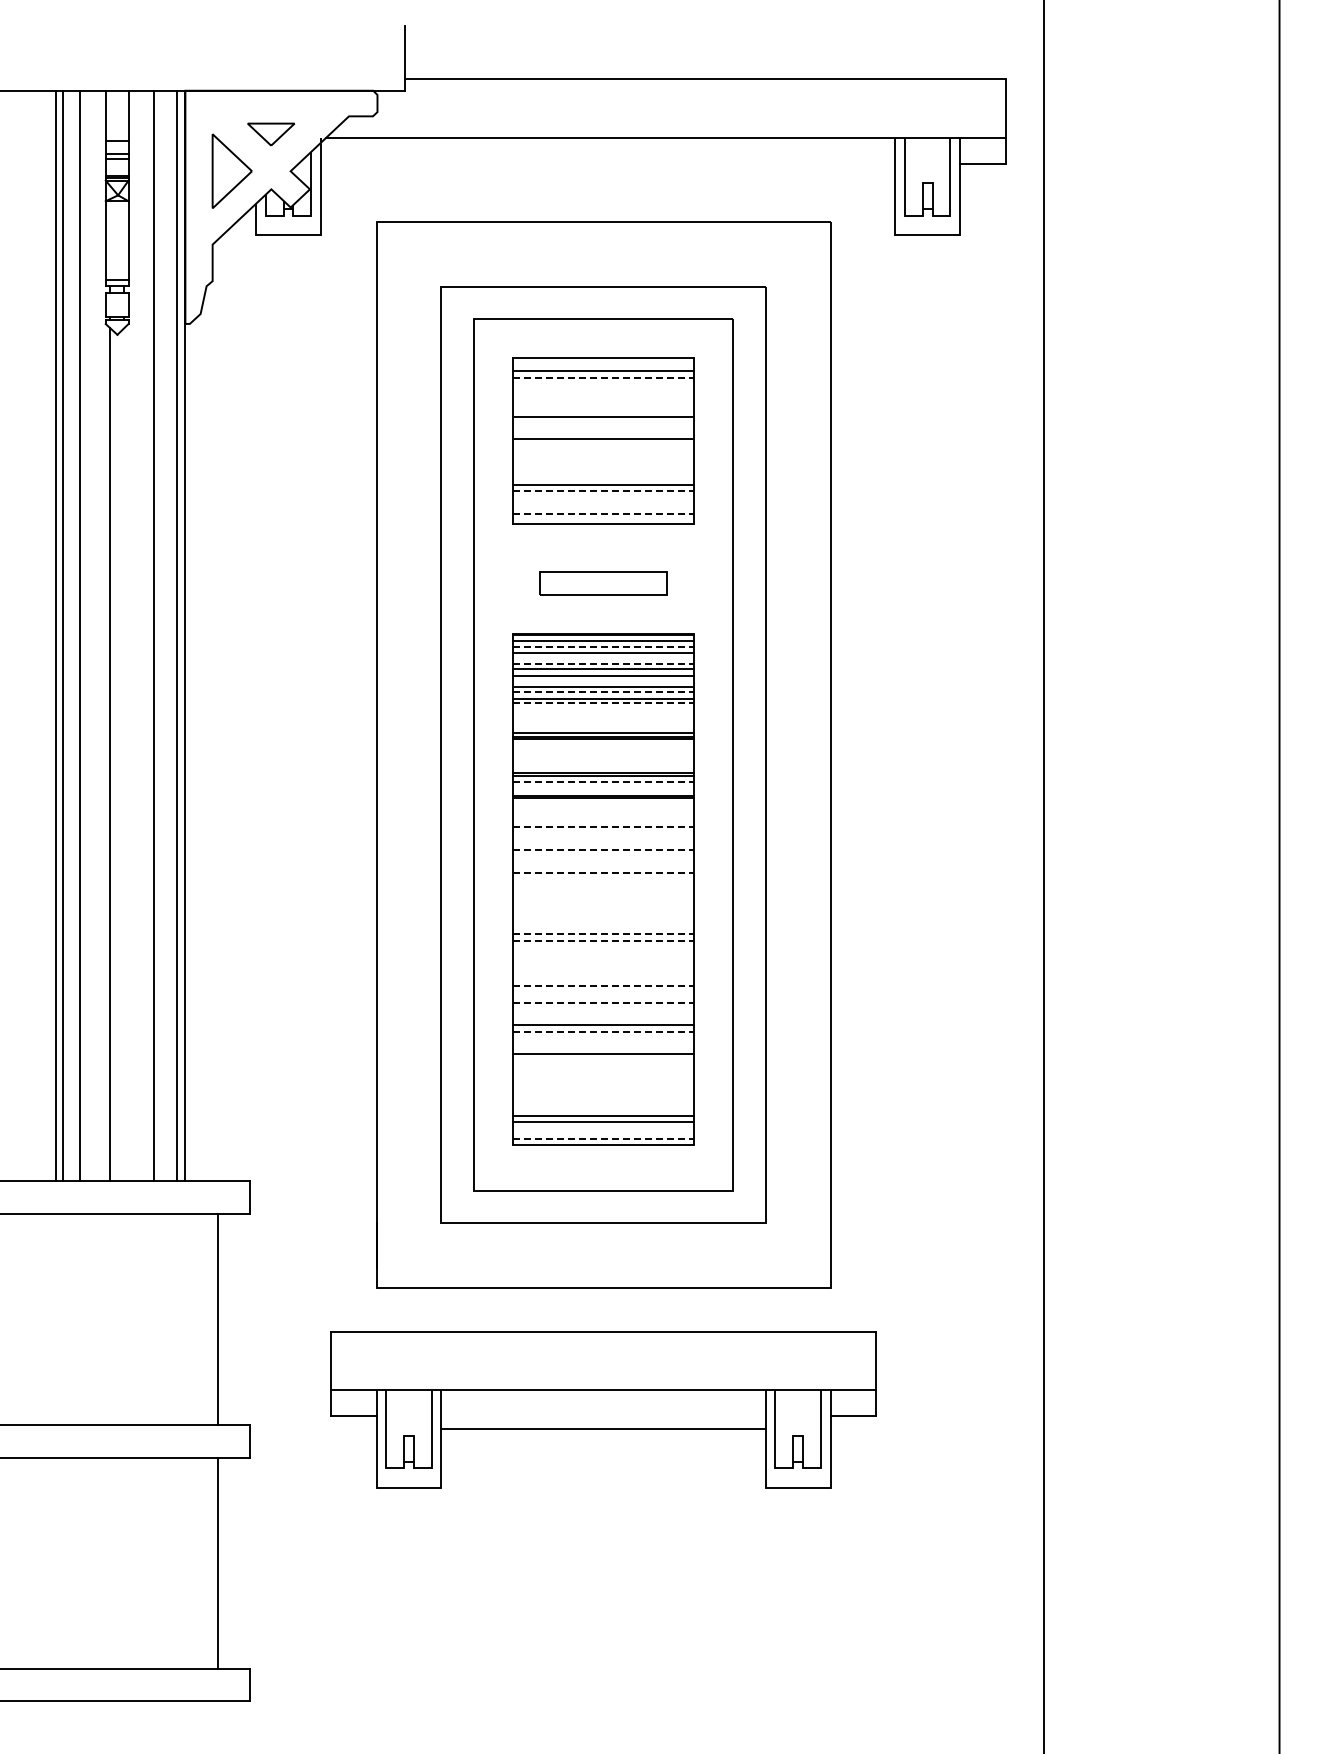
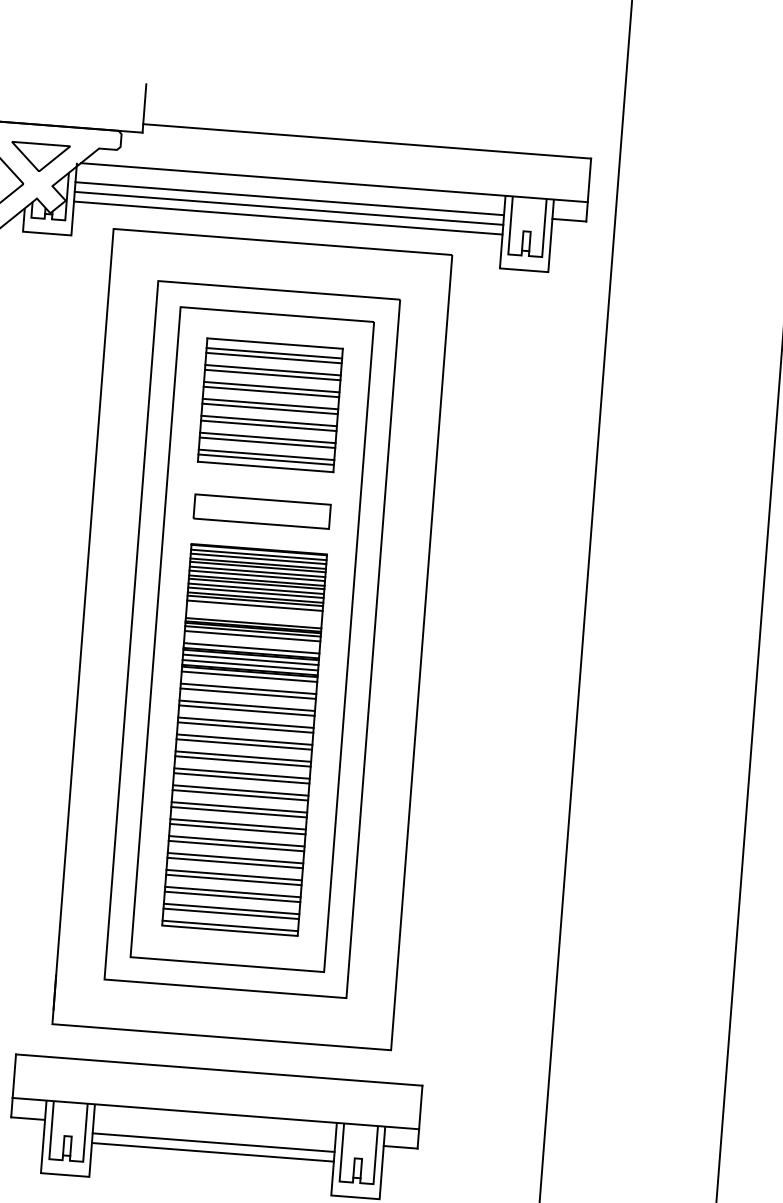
part: (270, 134) -> (39, 157), size x1.67
line: (608, 163) -> (290, 198), added
line: (608, 176) -> (289, 208), added
line: (608, 189) -> (288, 218), added
line: (603, 377) -> (274, 358), dashed -> solid
line: (603, 393) -> (273, 369), added
line: (603, 400) -> (272, 375), added
line: (603, 423) -> (271, 392), added
line: (603, 445) -> (270, 408), added
line: (603, 461) -> (269, 420), added
line: (603, 468) -> (268, 425), added
line: (603, 491) -> (267, 443), dashed -> solid
line: (603, 507) -> (266, 454), added
line: (603, 513) -> (266, 459), dashed -> solid
part: (603, 583) -> (262, 511), size x1.43
line: (603, 646) -> (258, 558), dashed -> solid
line: (603, 657) -> (257, 566), added
line: (603, 664) -> (257, 572), dashed -> solid
line: (603, 680) -> (256, 584), added
line: (603, 692) -> (255, 593), dashed -> solid
line: (603, 703) -> (255, 601), dashed -> solid
line: (603, 709) -> (254, 605), added
line: (603, 743) -> (252, 631), added
line: (603, 750) -> (252, 636), added
line: (603, 766) -> (251, 648), added
line: (603, 782) -> (250, 660), dashed -> solid
line: (603, 789) -> (250, 665), added
line: (603, 804) -> (249, 676), added
line: (603, 820) -> (248, 688), added
line: (603, 827) -> (248, 693), dashed -> solid
line: (603, 843) -> (247, 705), added
line: (603, 850) -> (246, 710), dashed -> solid
line: (603, 866) -> (245, 722), added
line: (603, 872) -> (245, 727), dashed -> solid
line: (603, 889) -> (244, 740), added
line: (603, 895) -> (244, 744), added
line: (603, 911) -> (243, 756), added
line: (603, 918) -> (242, 761), added
line: (603, 934) -> (242, 773), dashed -> solid
line: (603, 940) -> (241, 778), dashed -> solid
line: (603, 957) -> (240, 790), added
line: (603, 963) -> (240, 795), added
line: (603, 979) -> (239, 807), added
line: (603, 986) -> (239, 812), dashed -> solid
line: (603, 1002) -> (238, 824), dashed -> solid
line: (603, 1009) -> (237, 829), added
line: (603, 1031) -> (236, 845), dashed -> solid
line: (603, 1047) -> (235, 857), added
line: (603, 1070) -> (234, 875), added
line: (603, 1077) -> (233, 880), added
line: (603, 1093) -> (232, 892), added
line: (603, 1099) -> (232, 896), added
line: (603, 1138) -> (230, 925), dashed -> solid
line: (603, 1442) -> (212, 1152), added

